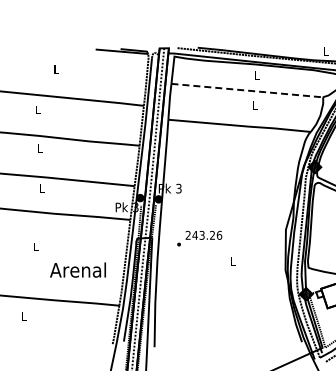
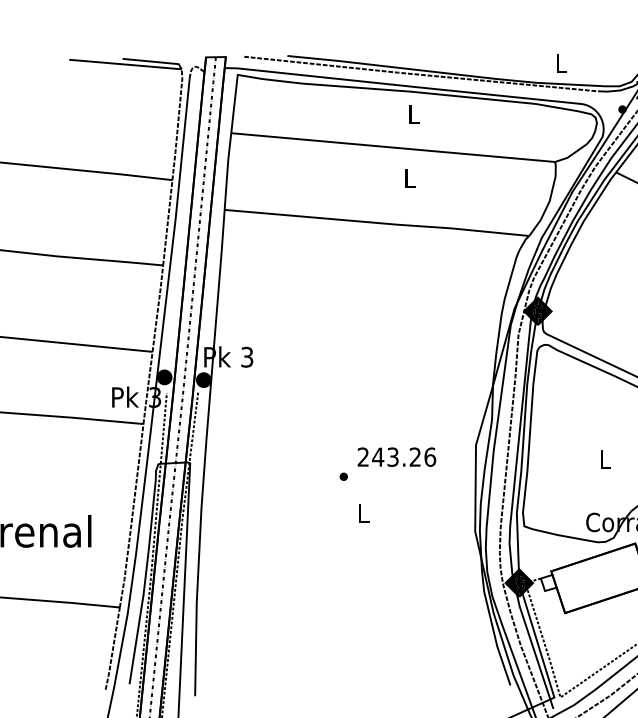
line: (247, 90) -> (393, 147), dashed -> solid
text: (199, 238) -> (387, 463), moved

